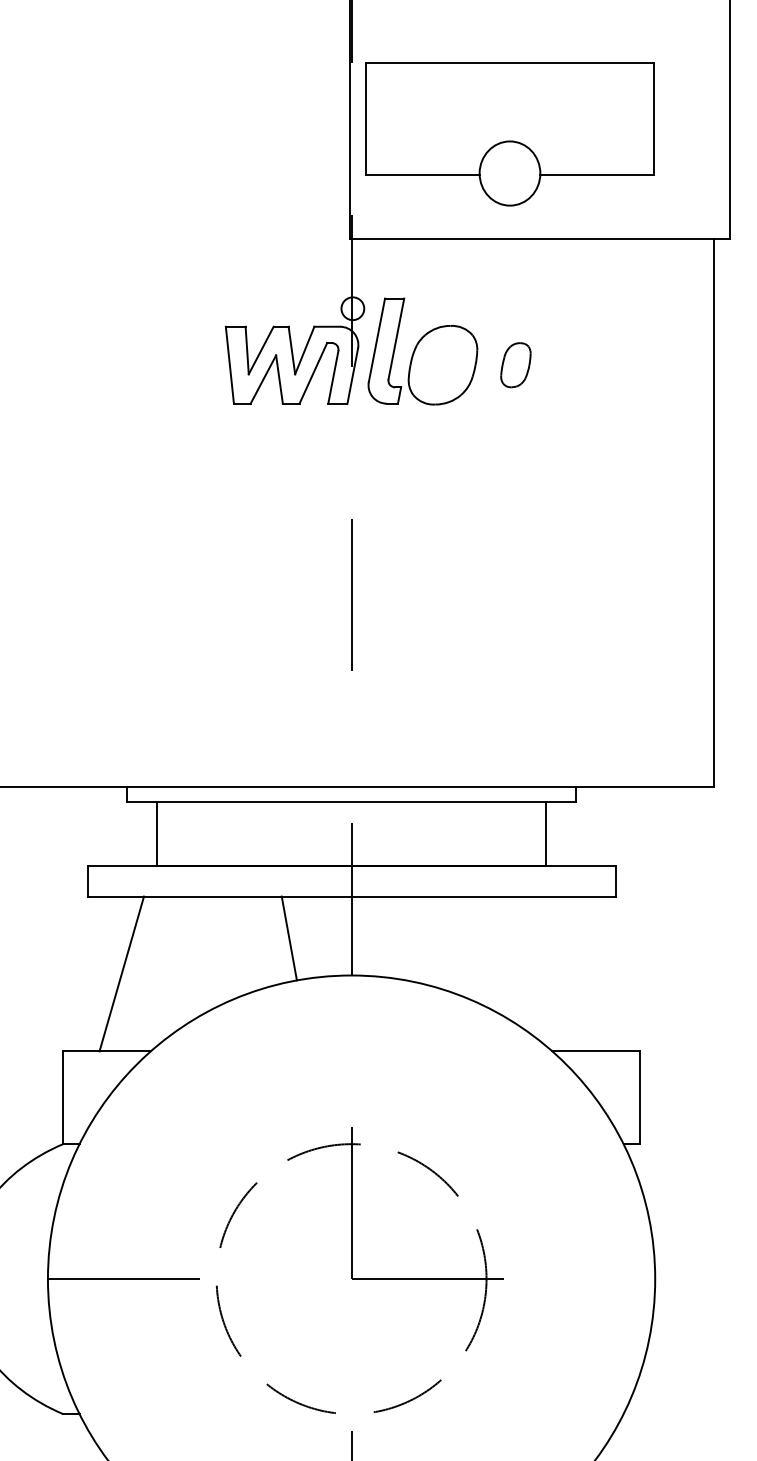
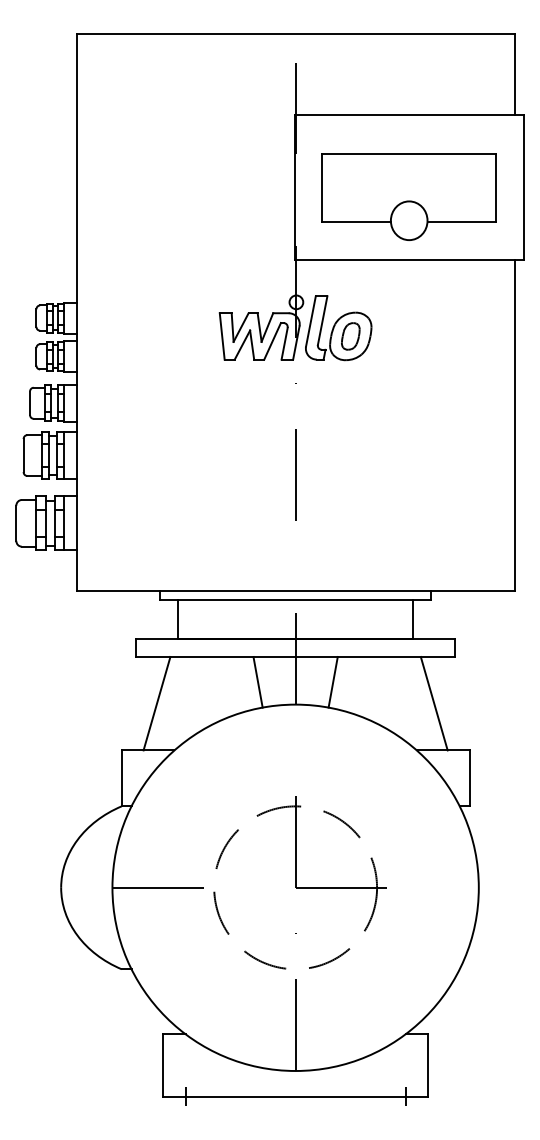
part: (508, 133) -> (408, 196), moved
part: (515, 365) -> (350, 336), moved
line: (412, 938) -> (332, 682), added
line: (580, 973) -> (433, 703), added

